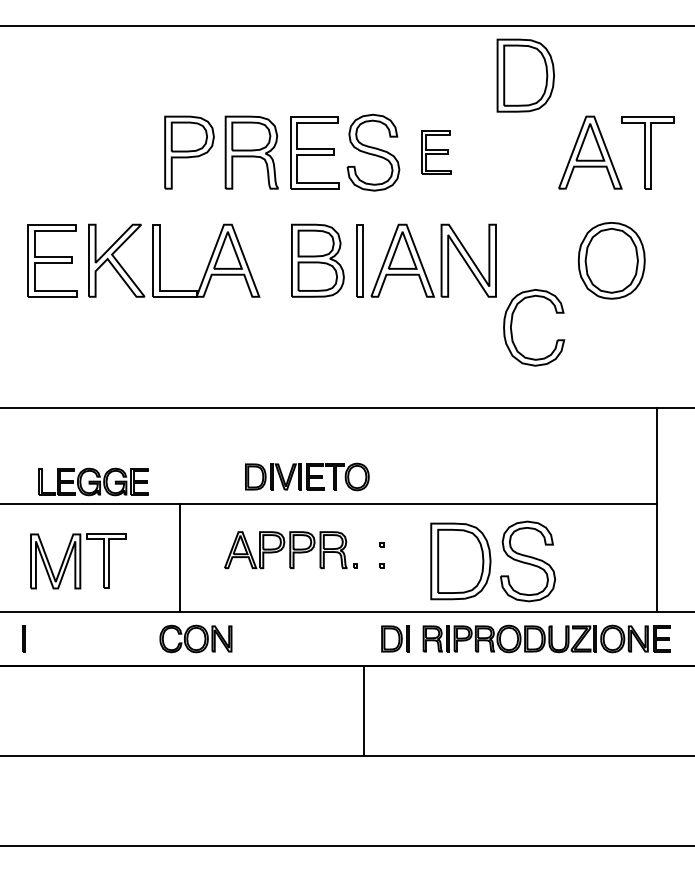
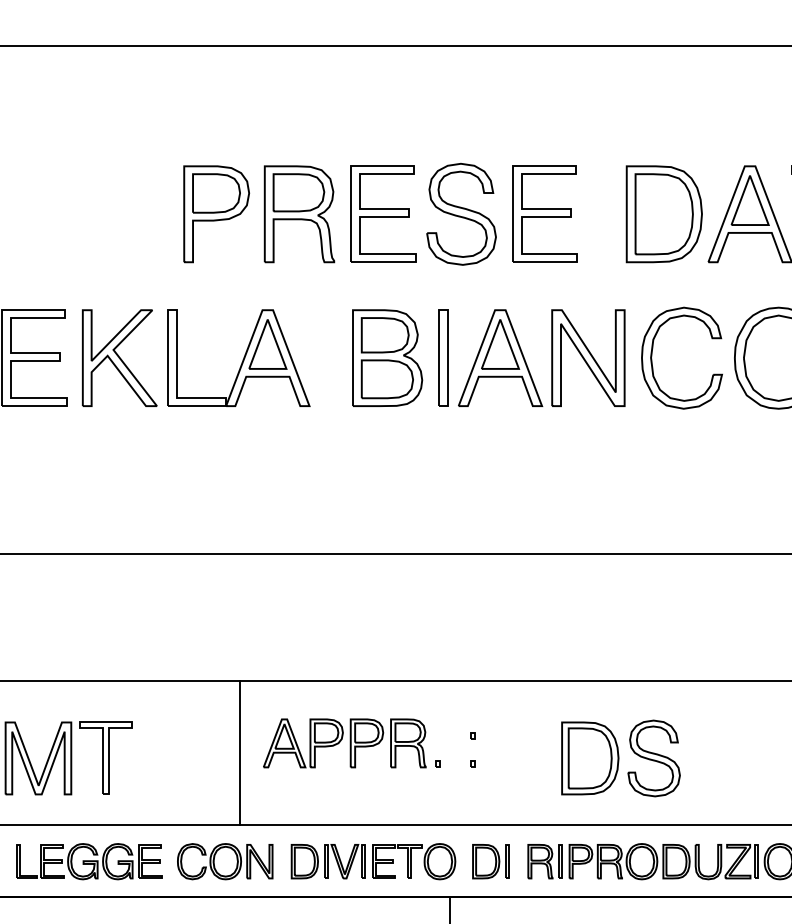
part: (525, 75) -> (663, 214), moved
part: (435, 152) -> (544, 214), size x1.67
part: (512, 324) -> (653, 353), moved
part: (307, 476) -> (373, 861), moved
part: (93, 481) -> (88, 861), moved
line: (180, 557) -> (240, 753), moved
part: (493, 561) -> (621, 758), size x0.71

